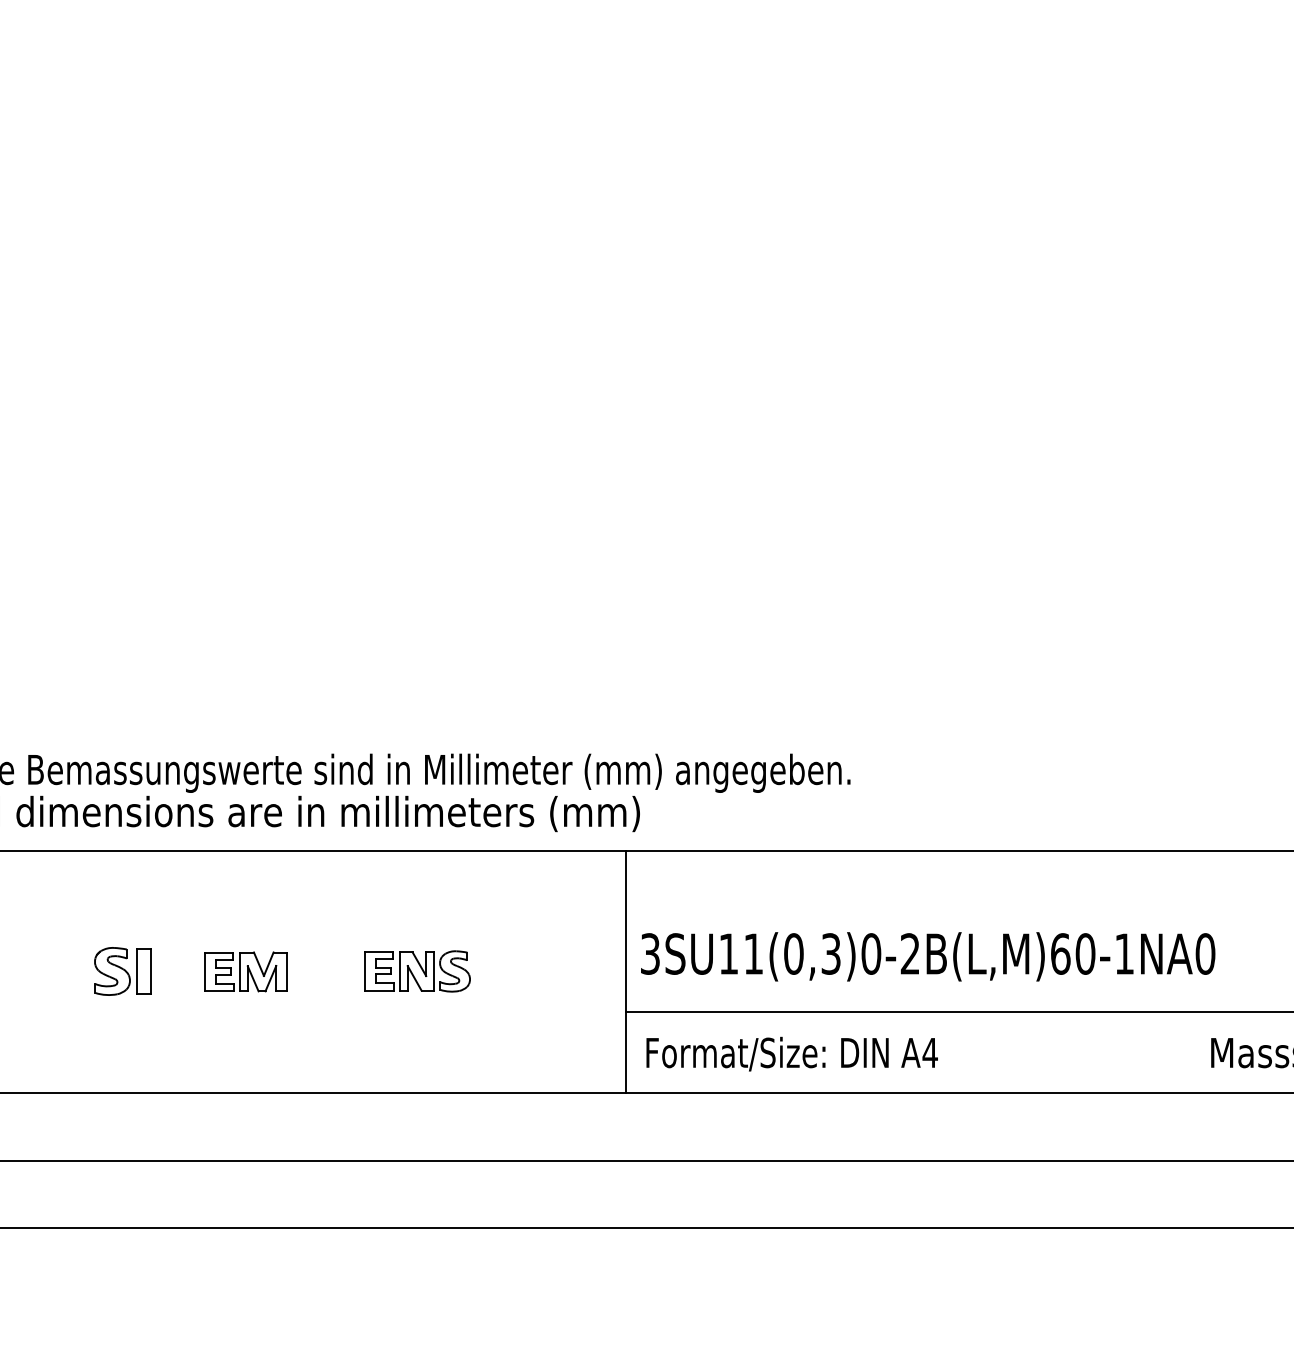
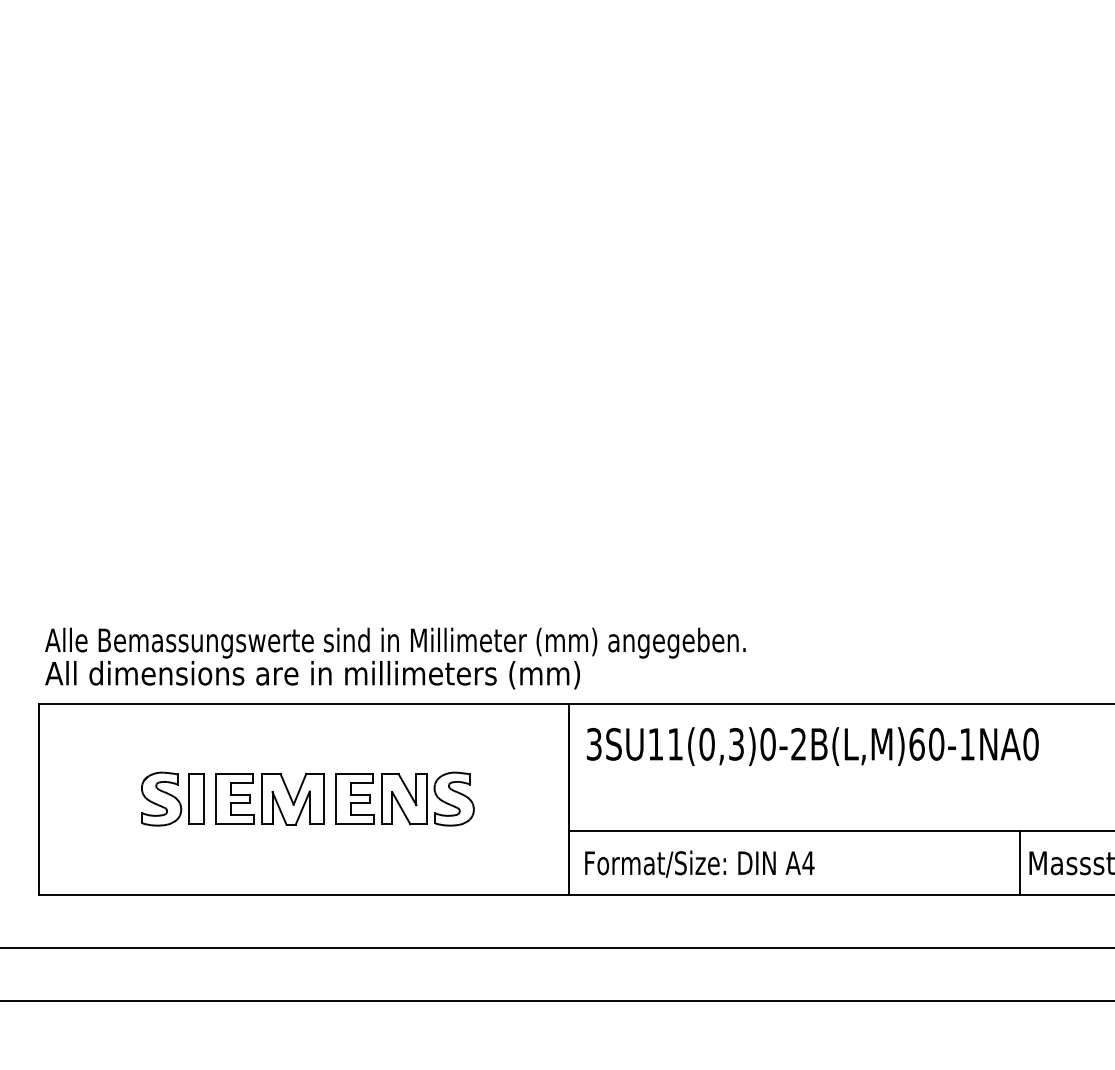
text: (927, 956) -> (812, 746), moved
part: (122, 970) -> (172, 798), size x1.43
part: (416, 970) -> (404, 798), size x1.67
part: (245, 971) -> (269, 799), size x1.67
line: (1198, 1053) -> (1019, 863), added

